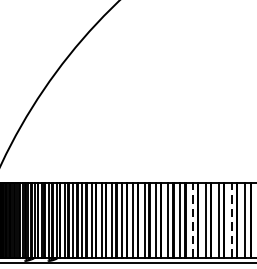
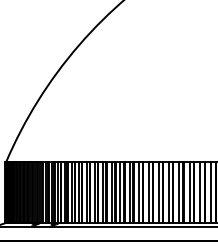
line: (192, 220) -> (168, 192), dashed -> solid
line: (231, 220) -> (200, 192), dashed -> solid

